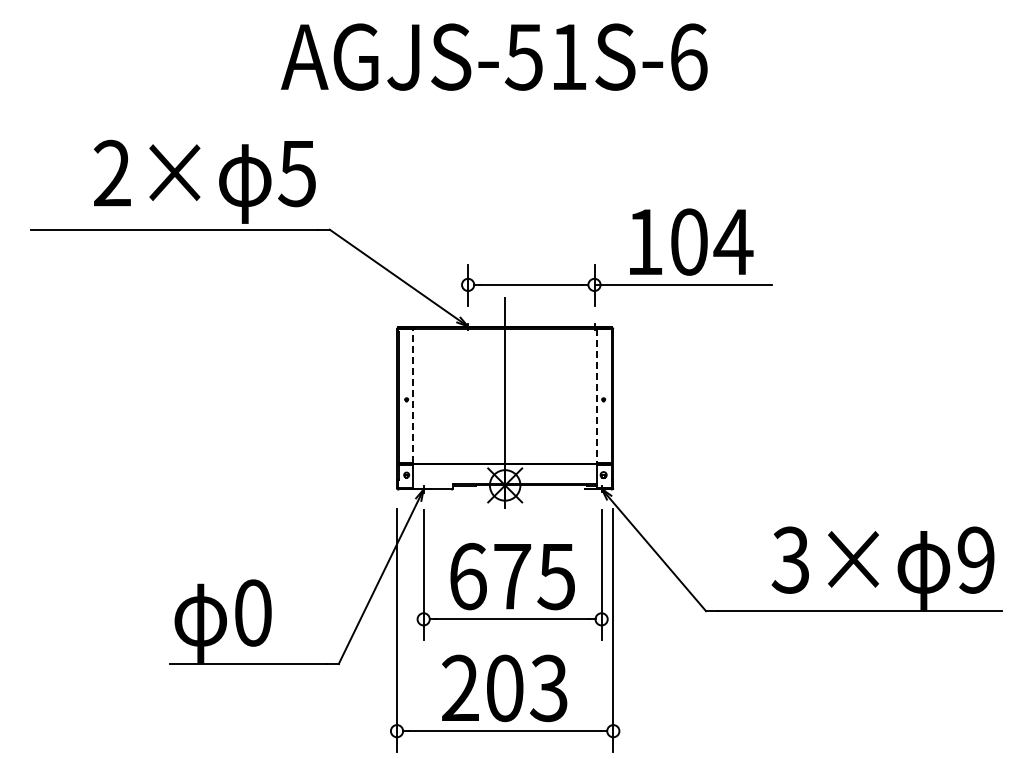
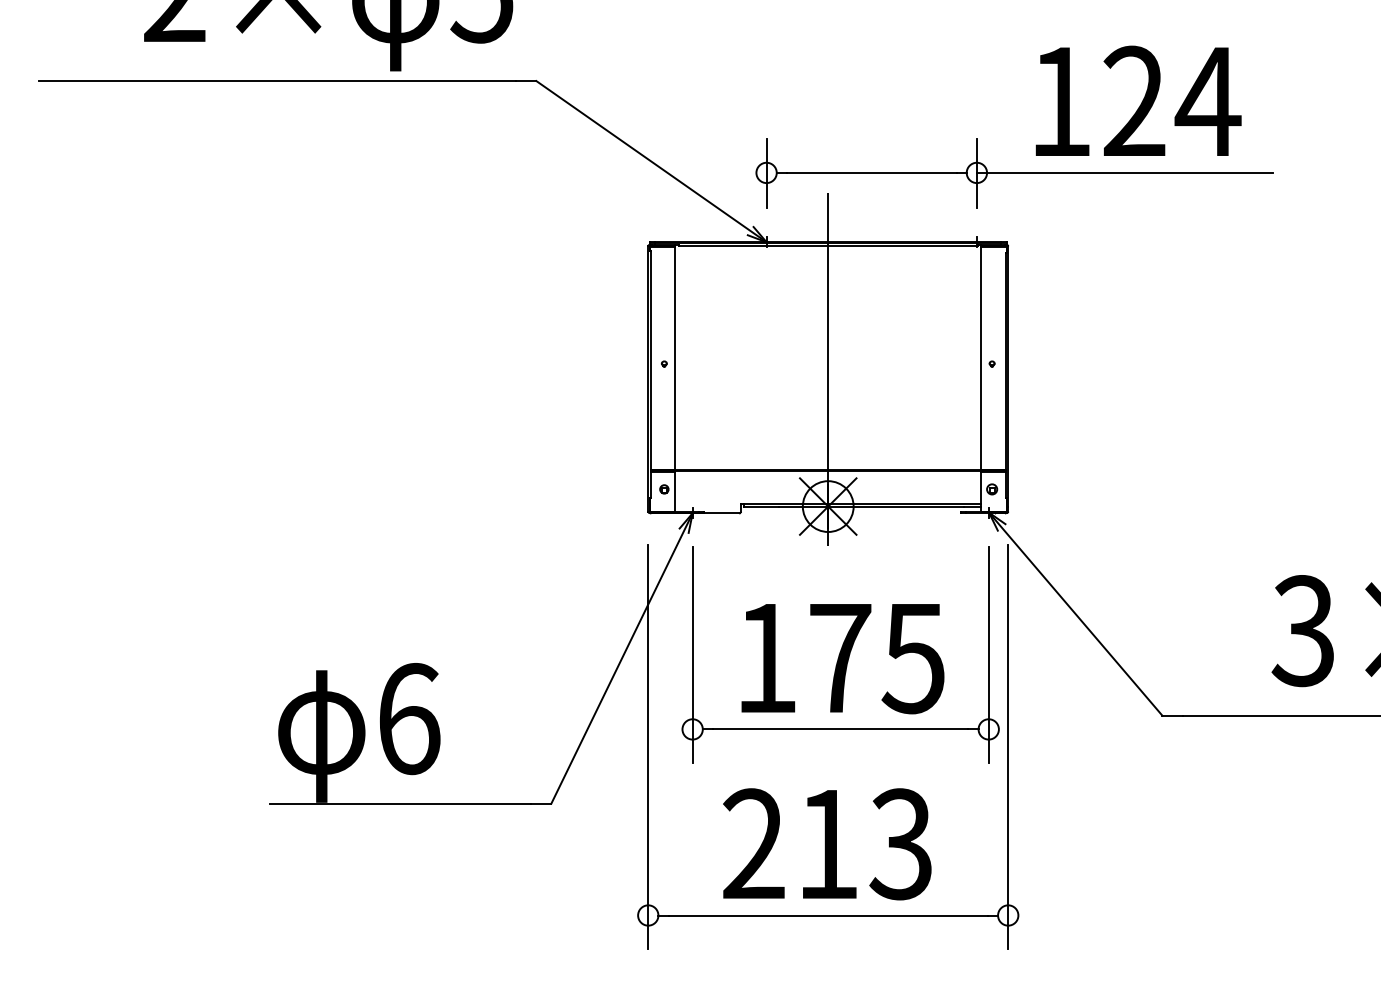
text: (688, 241) -> (1133, 100), 104 -> 124
line: (413, 395) -> (675, 356), dashed -> solid
line: (597, 396) -> (981, 358), dashed -> solid
text: (468, 576) -> (767, 658), 675 -> 175
text: (253, 612) -> (409, 718), 0 -> 6
text: (505, 688) -> (828, 844), 203 -> 213

